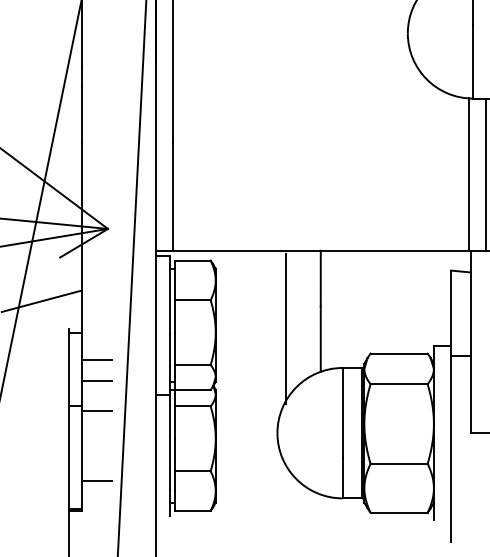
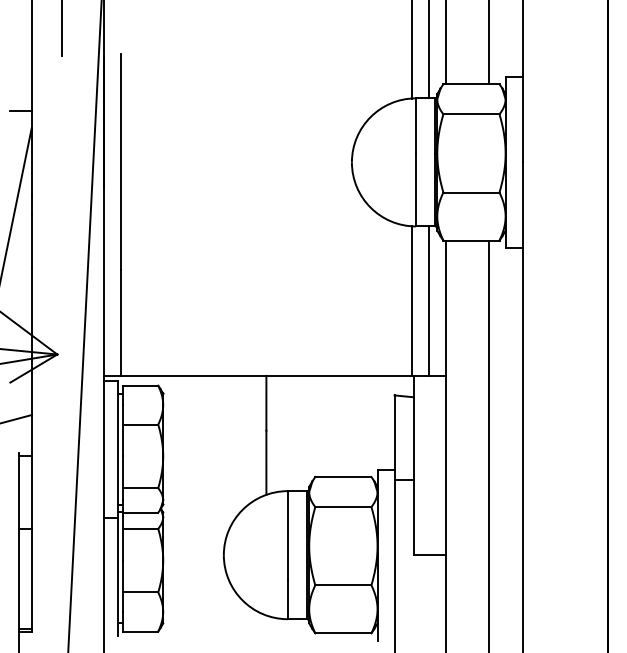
line: (286, 328) -> (232, 452), removed
line: (96, 360) -> (46, 483), removed
line: (96, 380) -> (46, 503), removed
line: (96, 411) -> (46, 533), removed
line: (96, 481) -> (46, 602), removed

